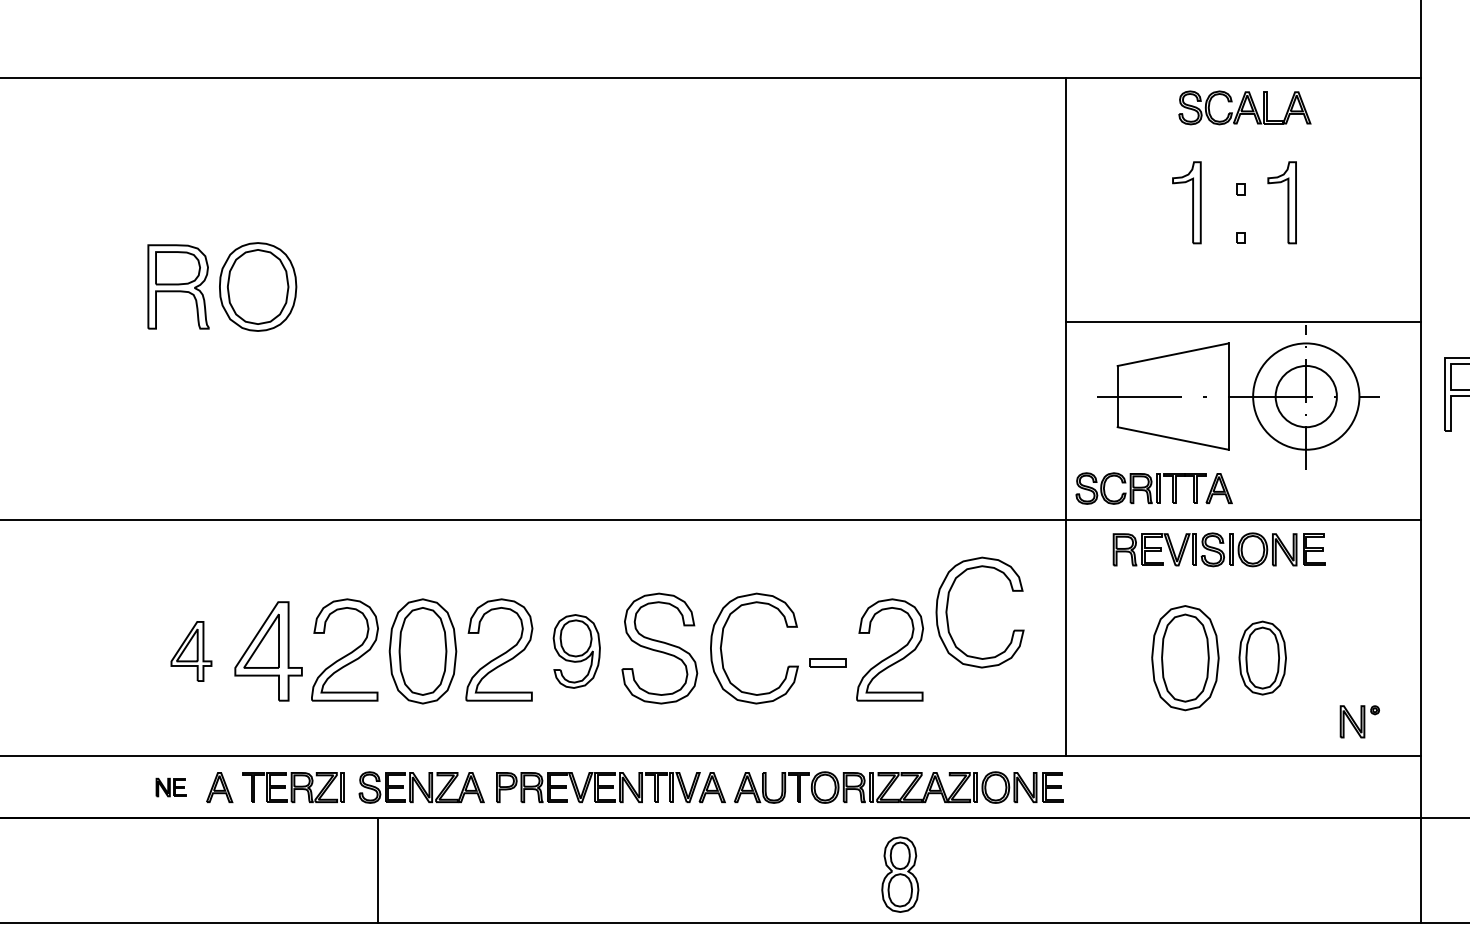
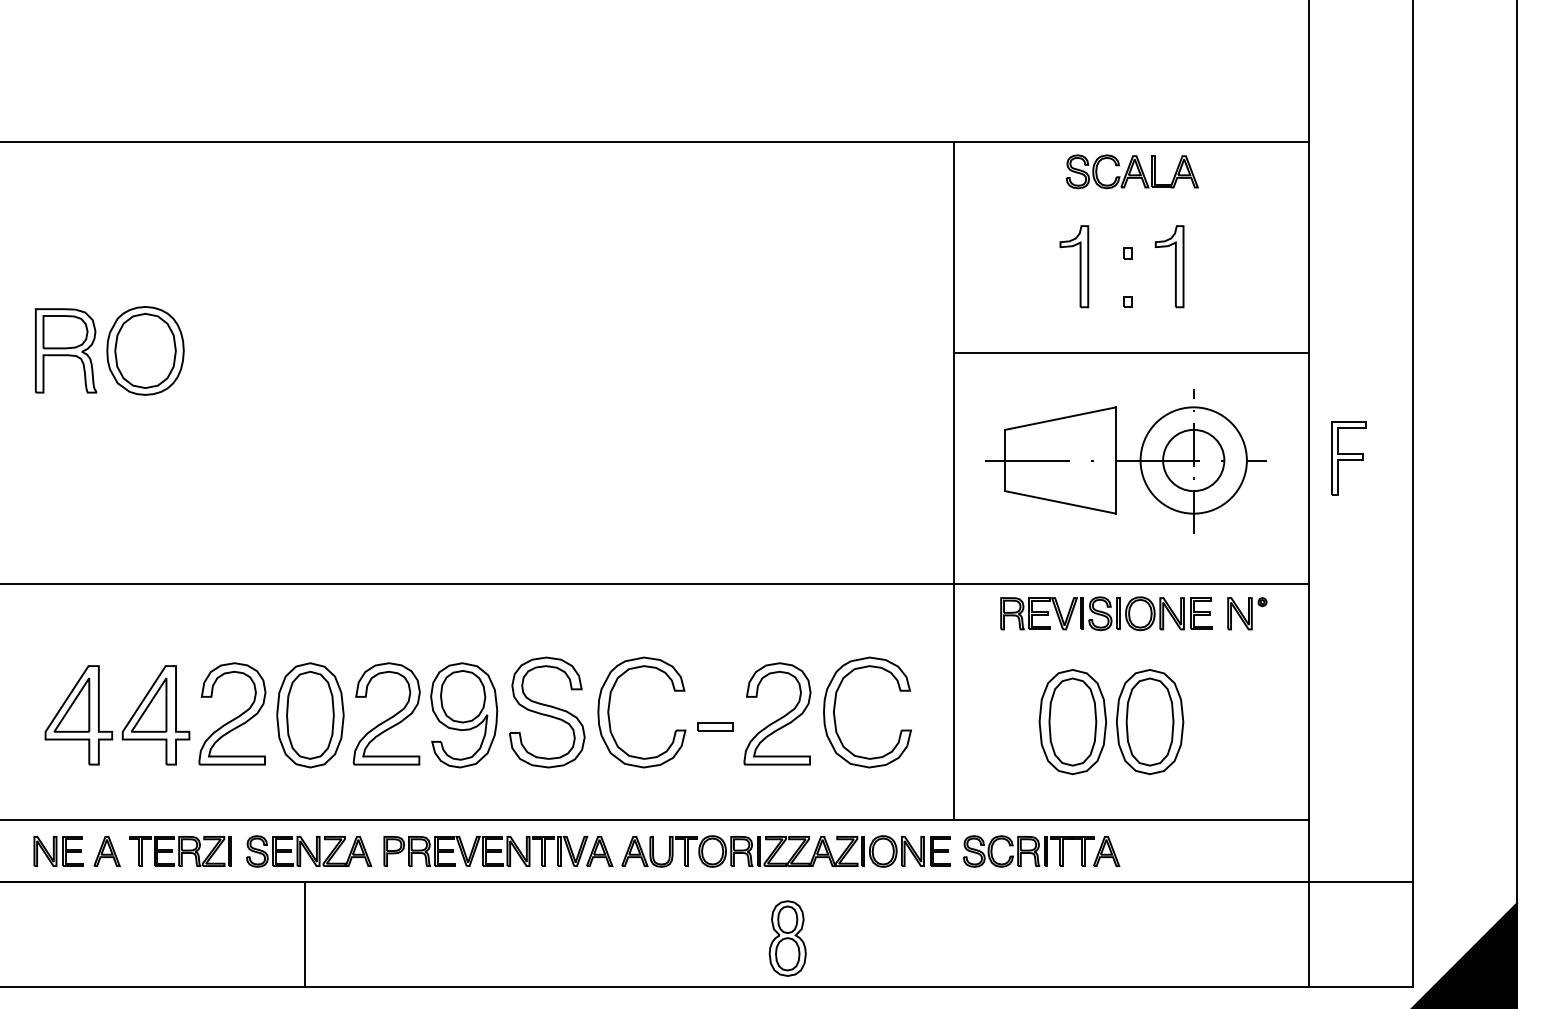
line: (1243, 321) -> (1130, 352), moved
part: (1154, 488) -> (1041, 851), moved
part: (948, 609) -> (835, 709), moved
part: (191, 651) -> (78, 715), size x1.67
part: (577, 651) -> (464, 715), size x1.43
part: (1263, 657) -> (1150, 721), size x1.43
part: (1360, 721) -> (1247, 613), moved
part: (171, 787) -> (58, 851), size x1.67
line: (378, 870) -> (304, 934), moved

